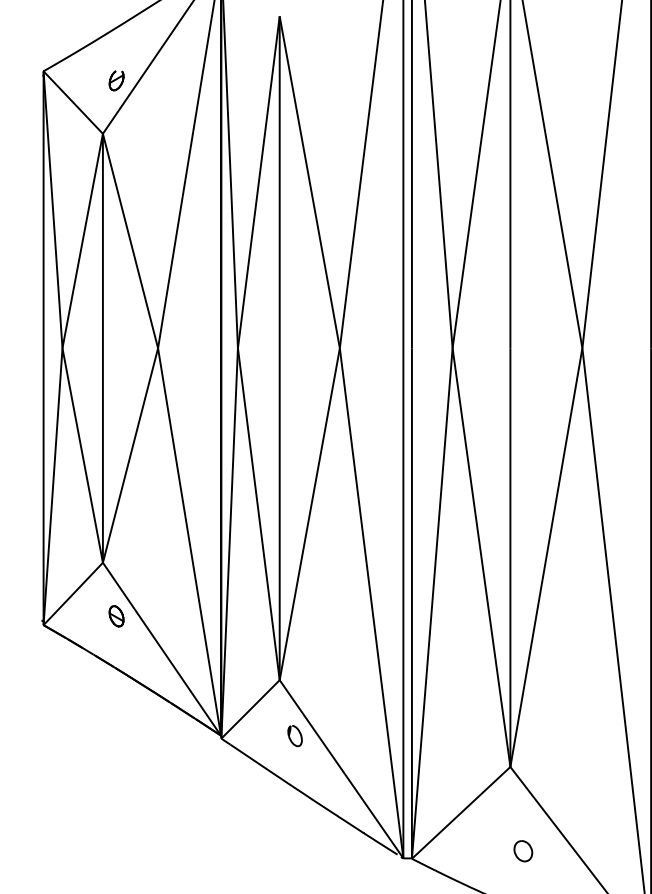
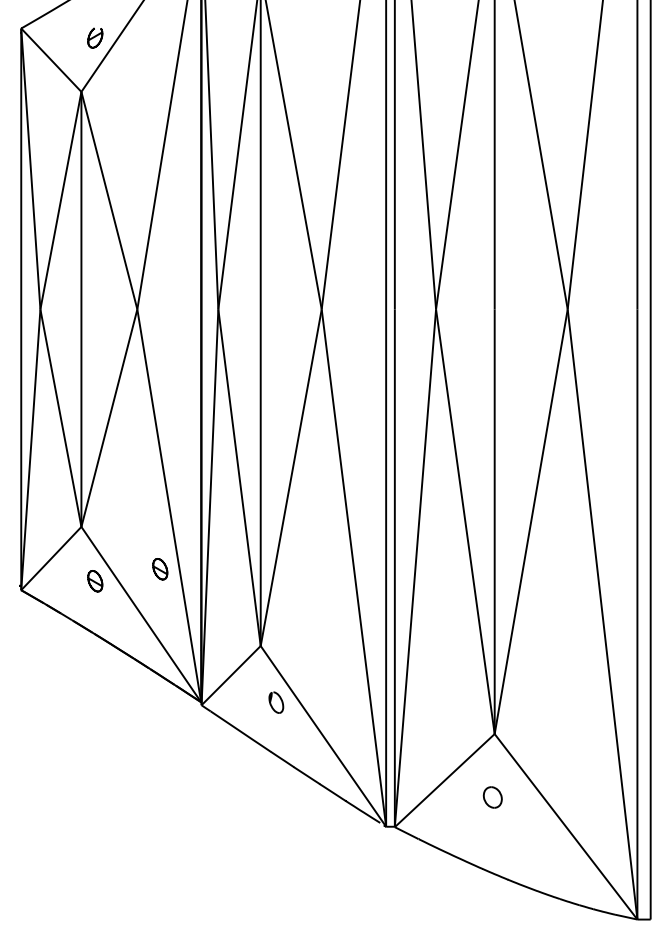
part: (180, 604) -> (160, 569), added
part: (523, 851) -> (492, 797), moved

